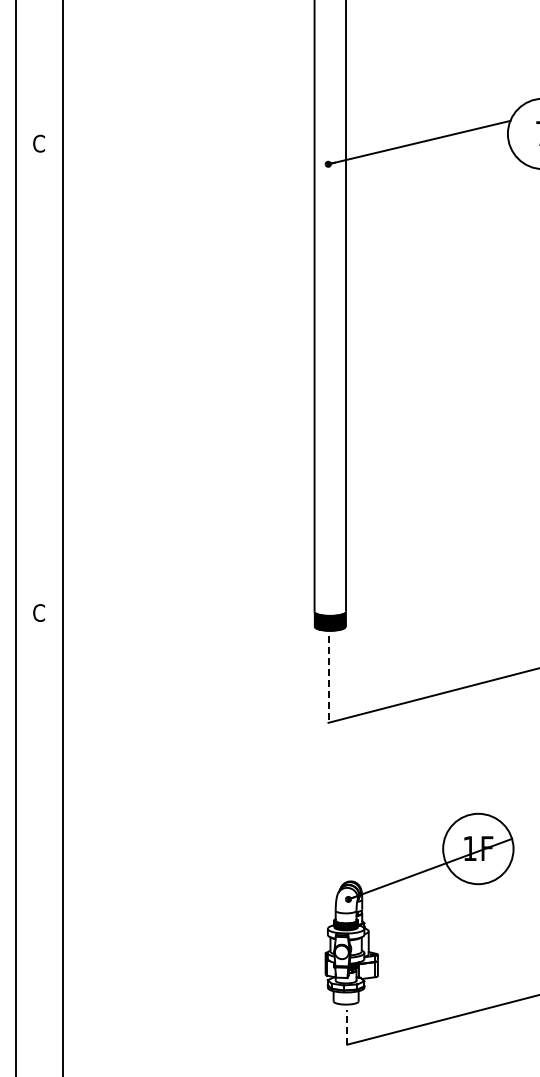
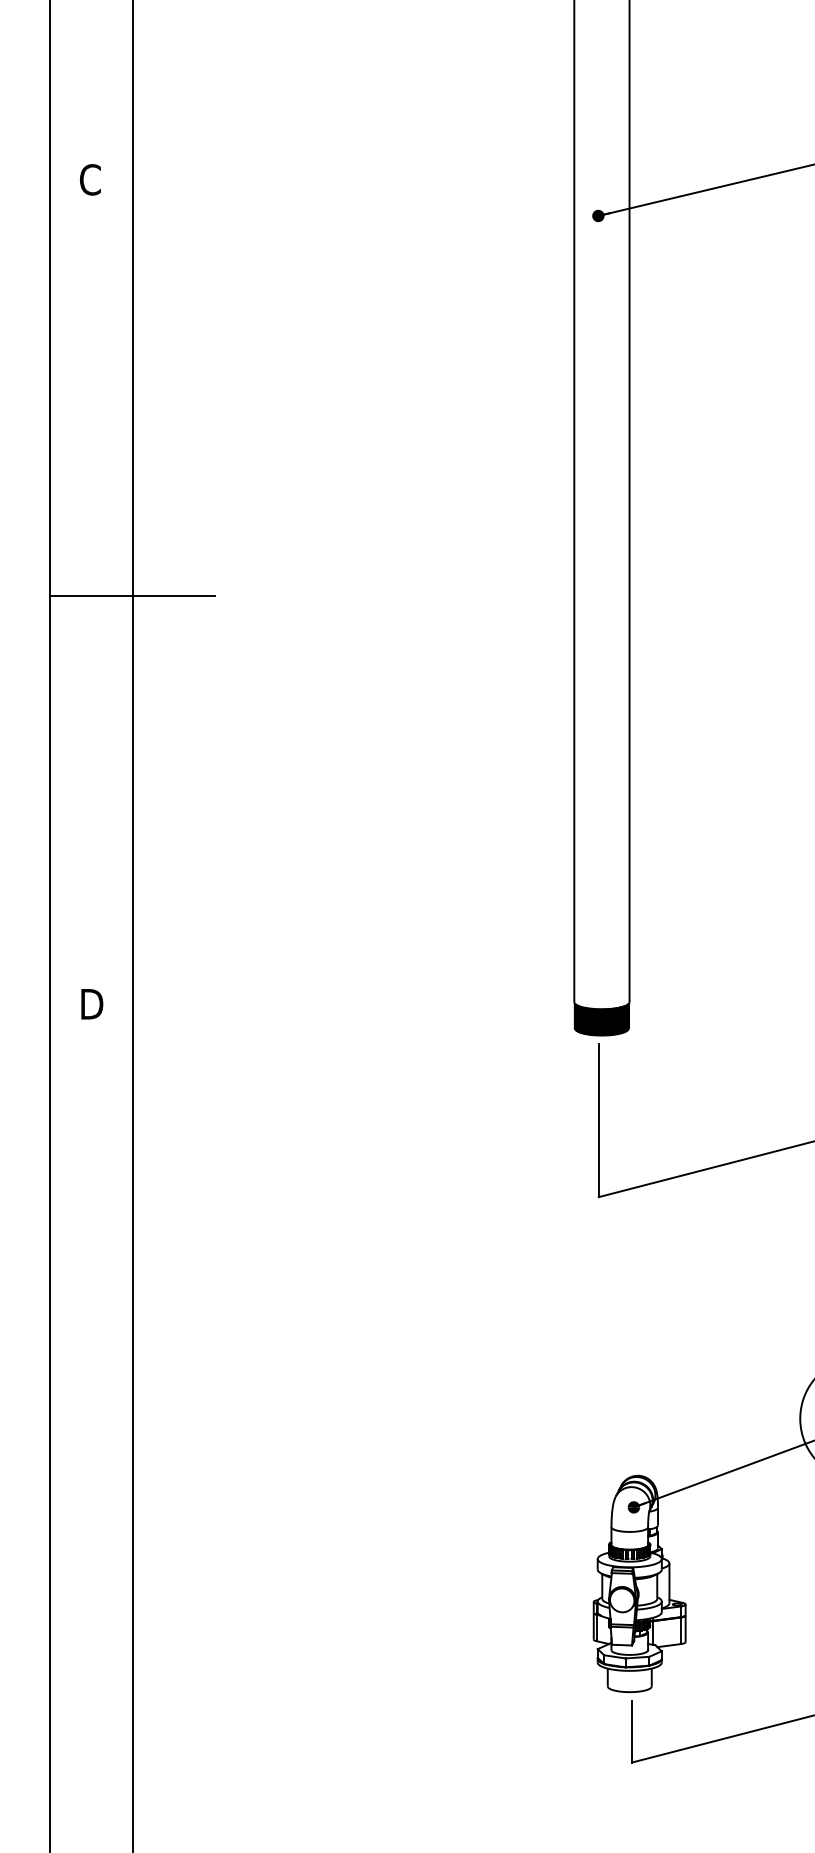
line: (63, 380) -> (133, 595), added
text: (39, 612) -> (91, 1003), C -> D
line: (328, 679) -> (598, 1121), dashed -> solid
line: (347, 1026) -> (632, 1730), dashed -> solid

